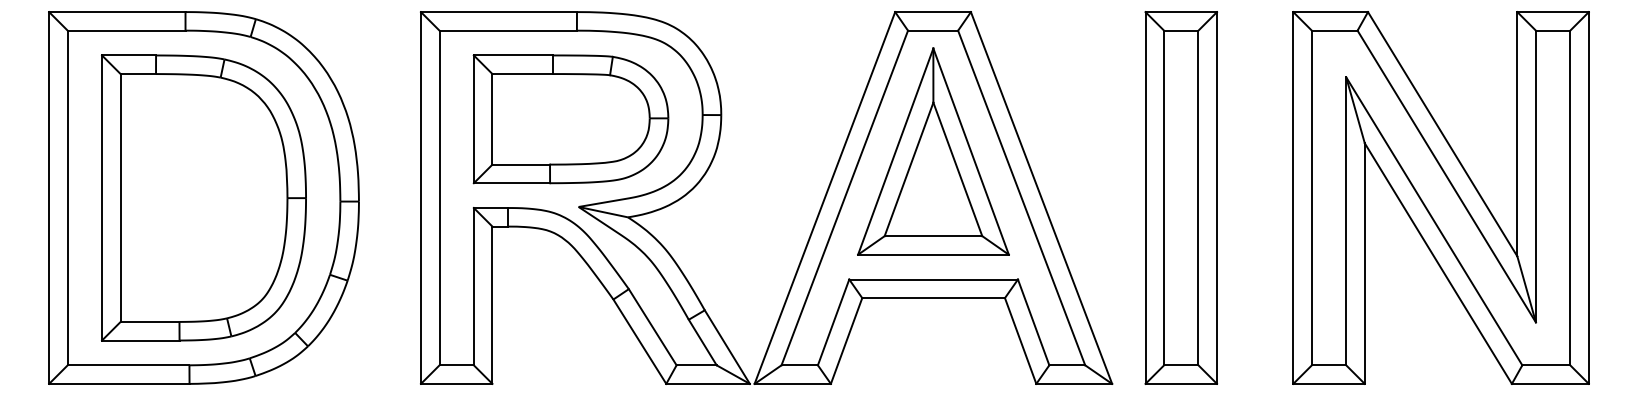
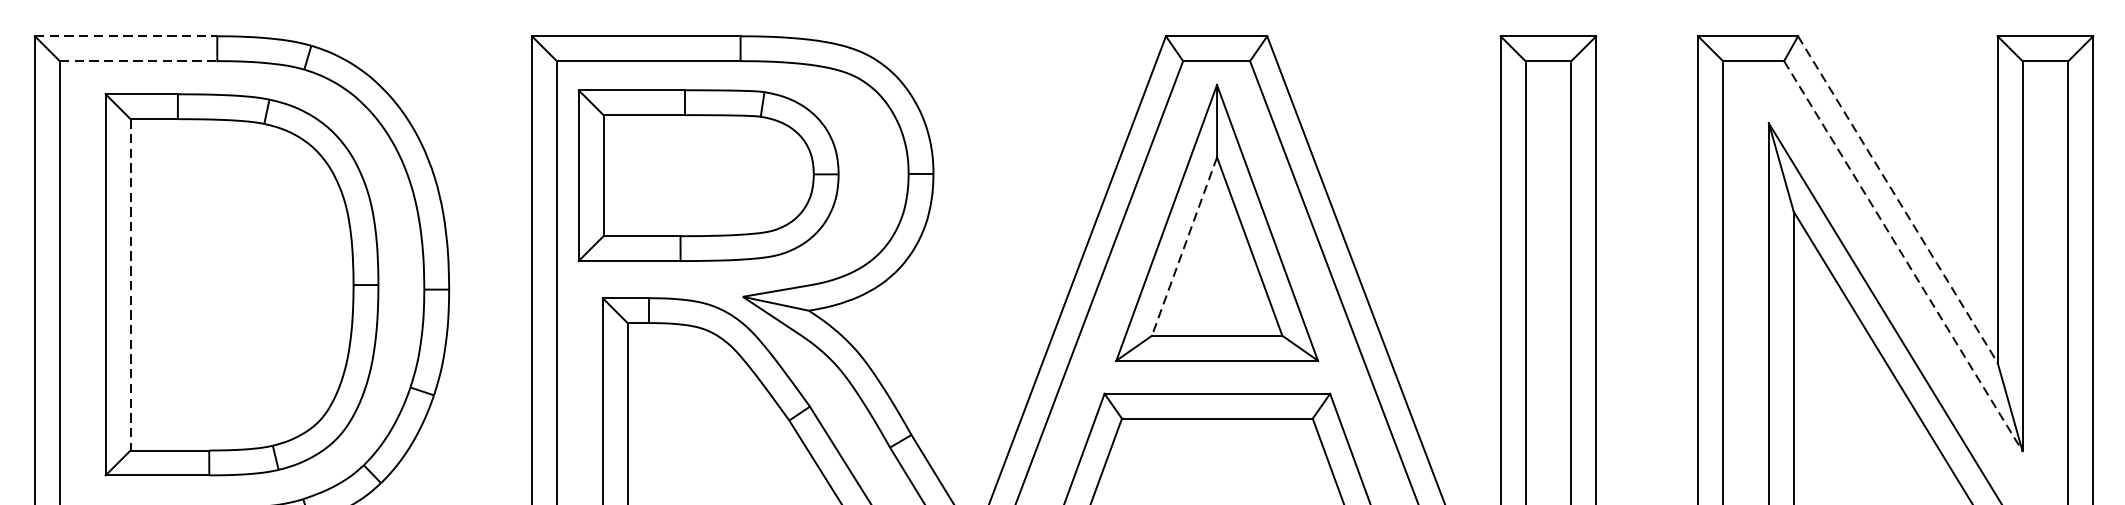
line: (117, 12) -> (126, 36), solid -> dashed
line: (126, 30) -> (138, 60), solid -> dashed
part: (570, 119) -> (707, 175), moved
line: (1442, 134) -> (1897, 199), solid -> dashed
line: (908, 169) -> (1183, 246), solid -> dashed
line: (1446, 176) -> (1902, 256), solid -> dashed
line: (120, 198) -> (130, 285), solid -> dashed

